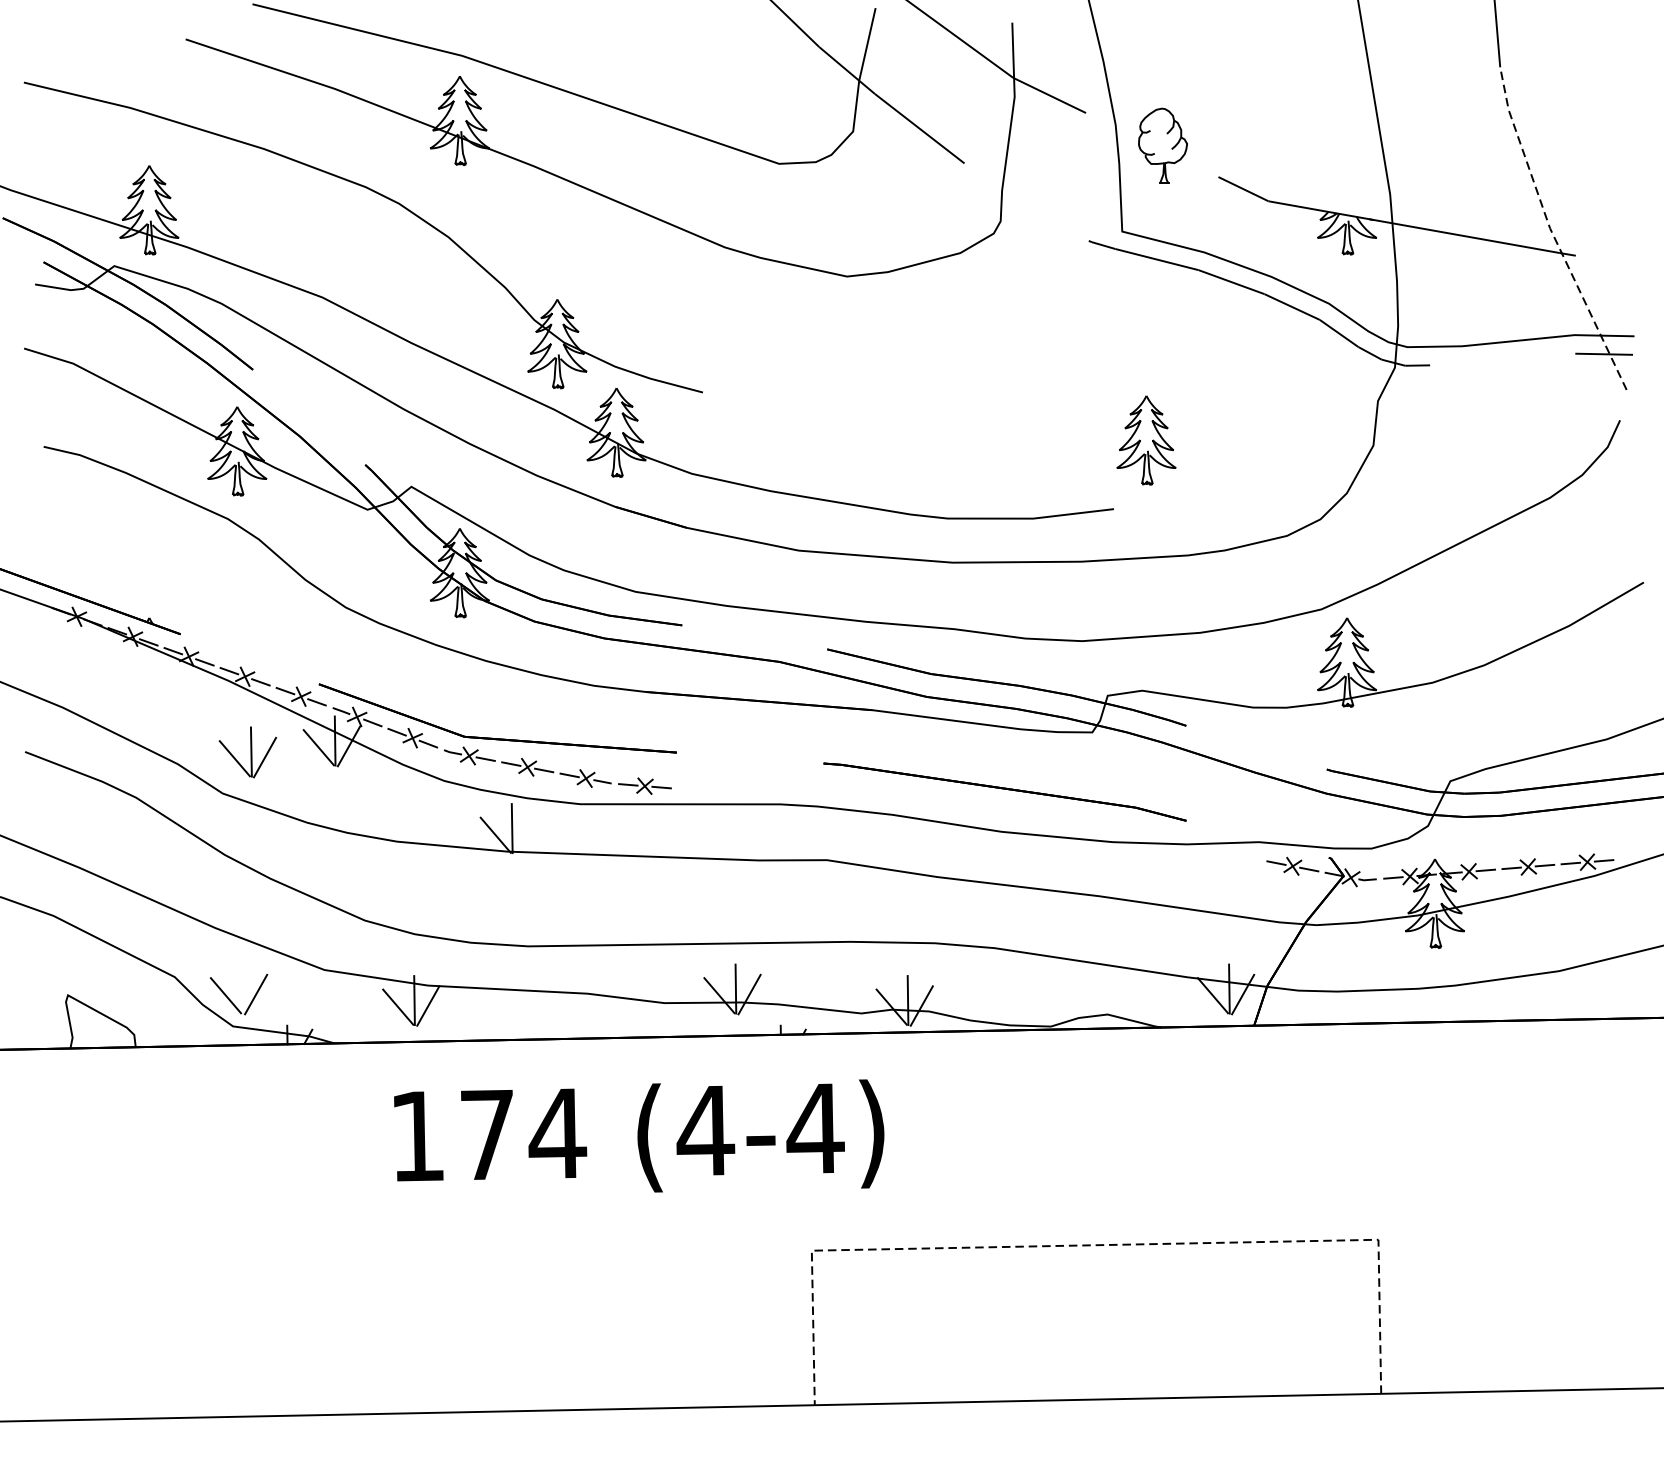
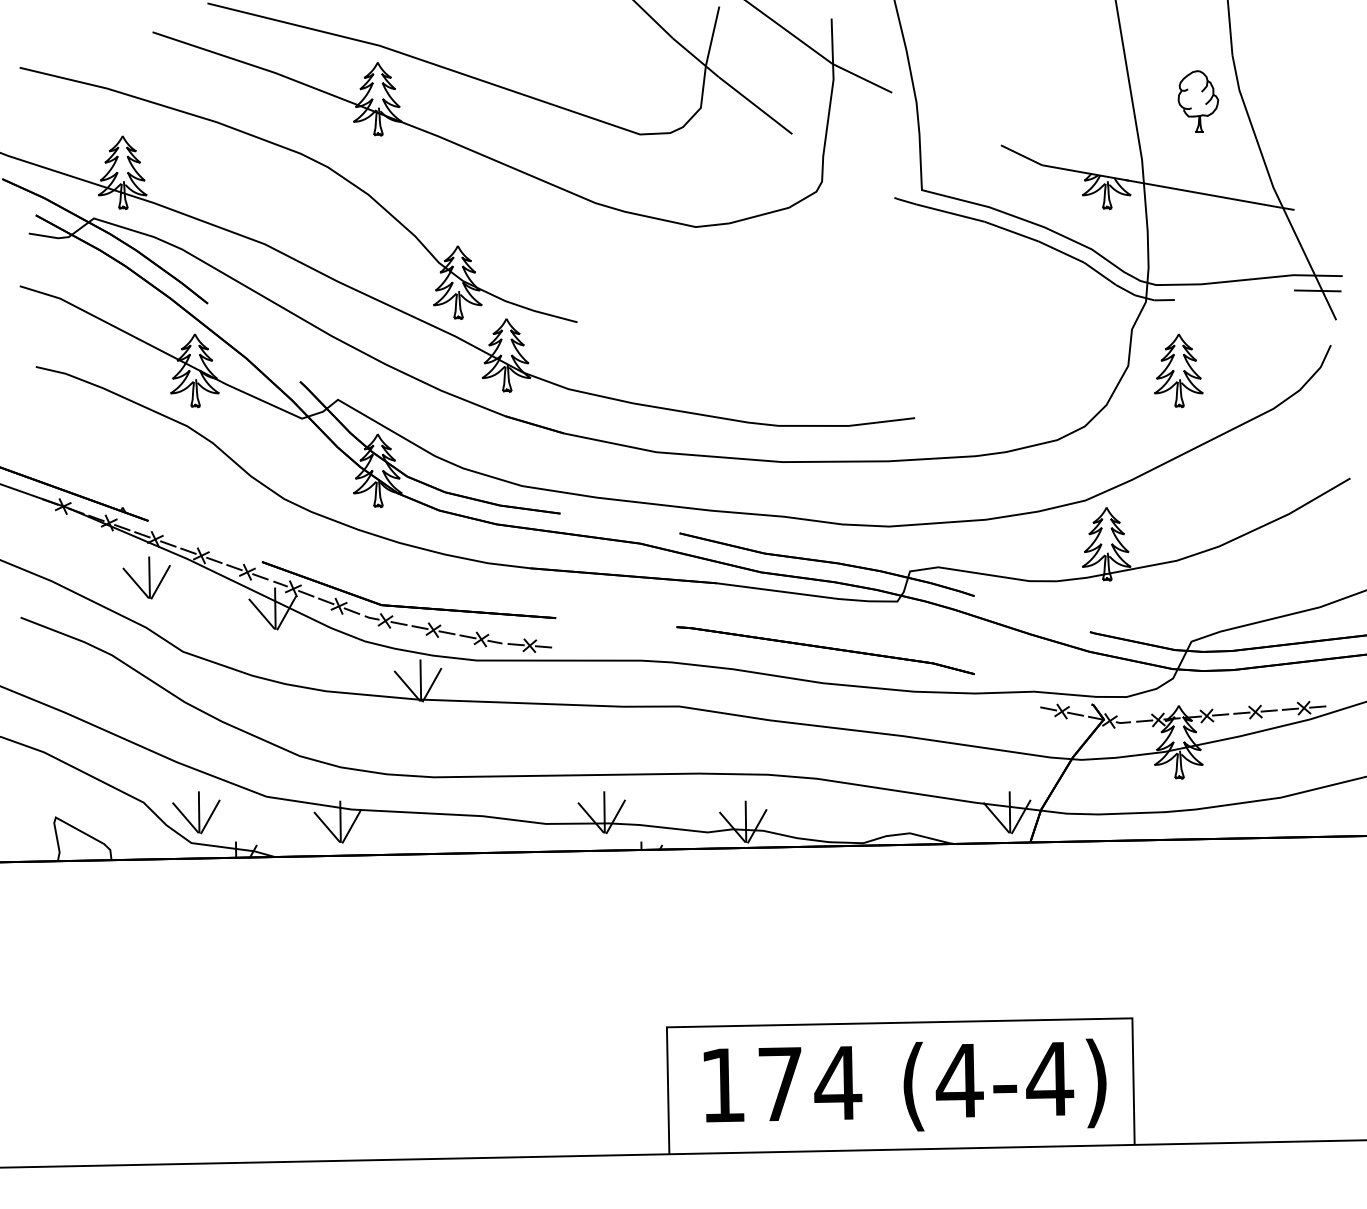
part: (1163, 145) -> (1198, 101), moved
line: (1551, 232) -> (1274, 190), dashed -> solid
part: (1146, 440) -> (1178, 370), moved
part: (247, 751) -> (146, 577), moved
line: (525, 833) -> (431, 684), added
line: (241, 989) -> (198, 812), added
text: (638, 1135) -> (904, 1084), moved
line: (1094, 1244) -> (899, 1022), dashed -> solid

